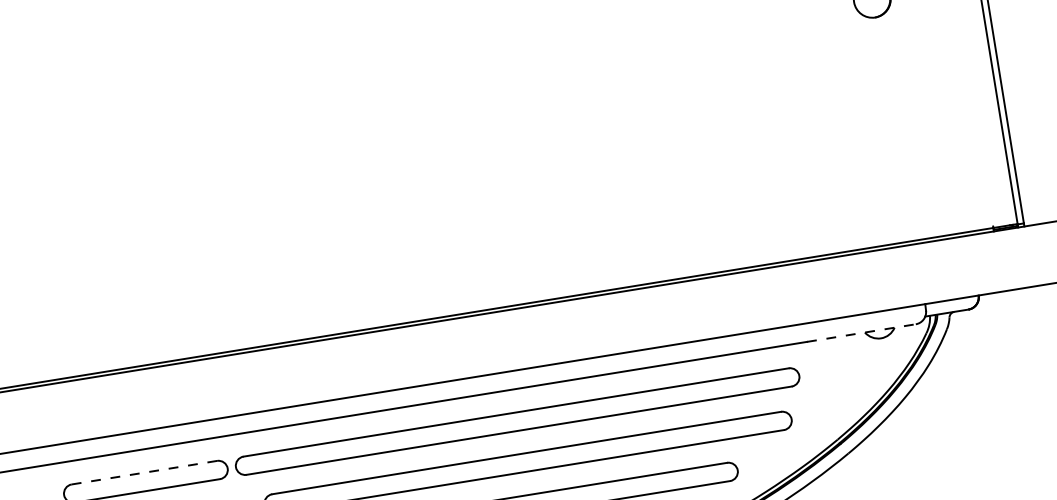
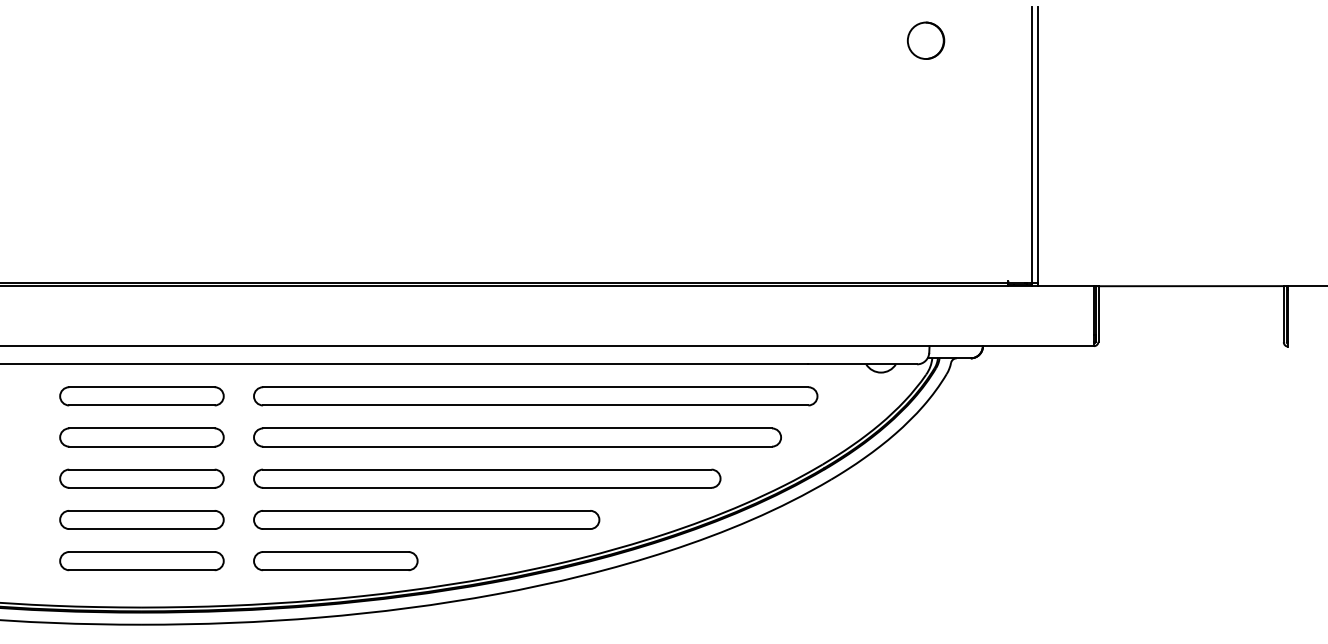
line: (862, 333) -> (863, 364), dashed -> solid
part: (517, 421) -> (535, 396), moved
line: (144, 473) -> (141, 387), dashed -> solid

